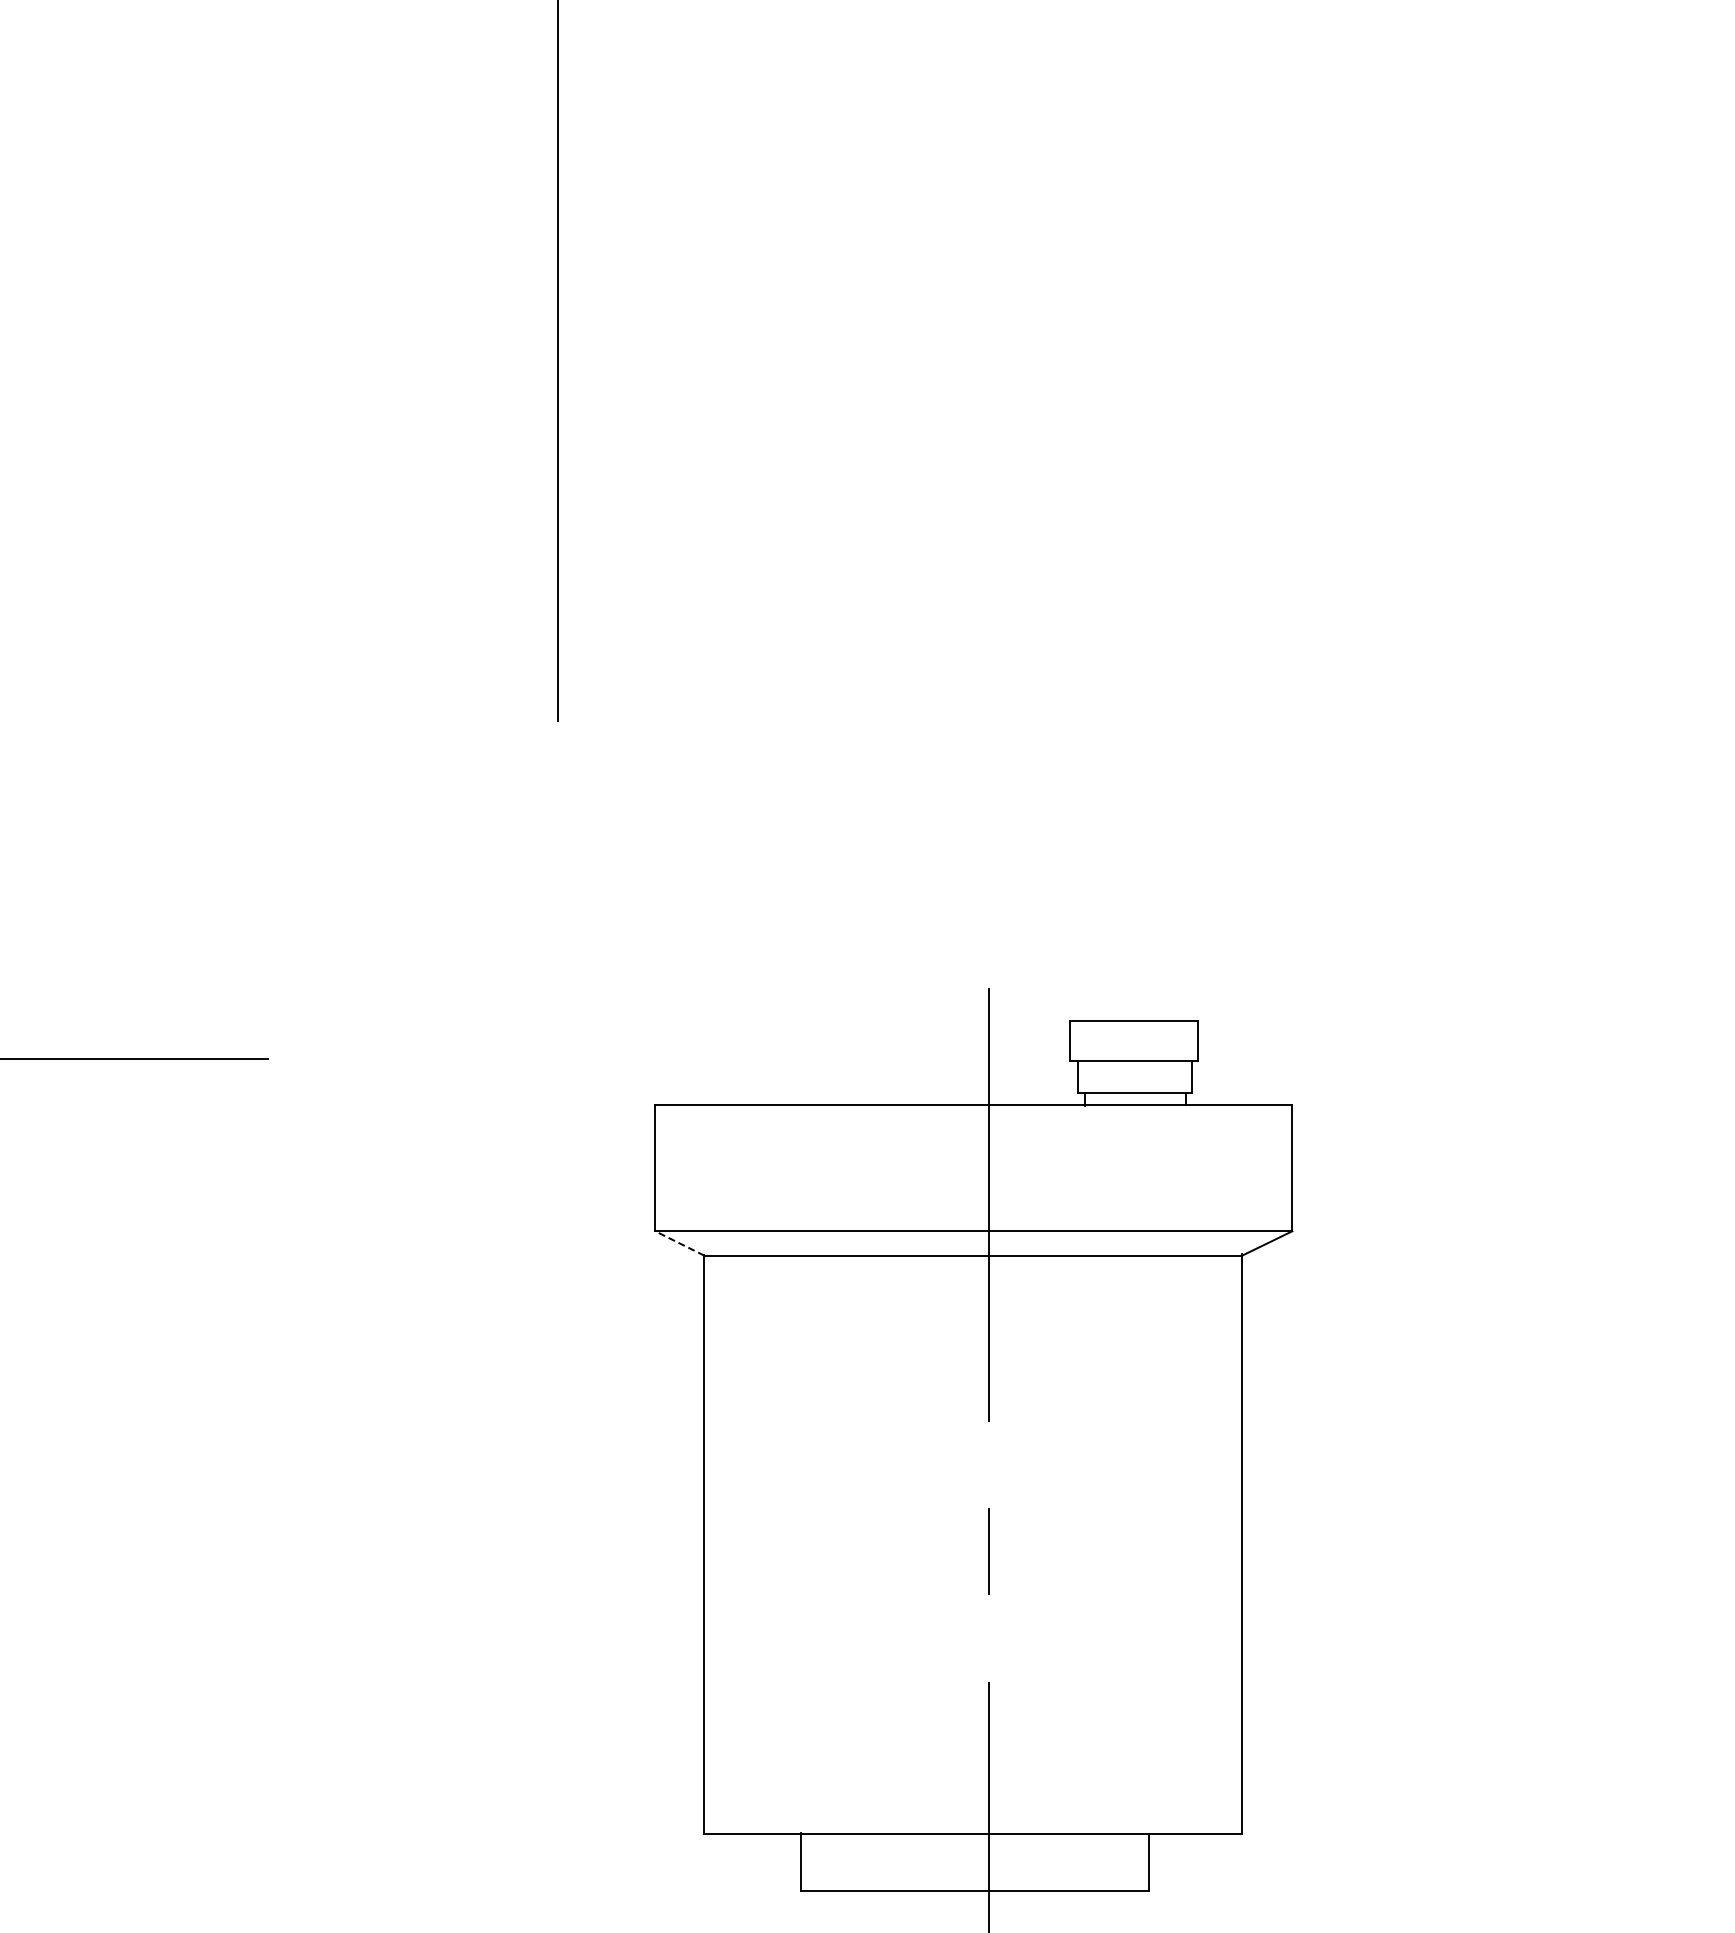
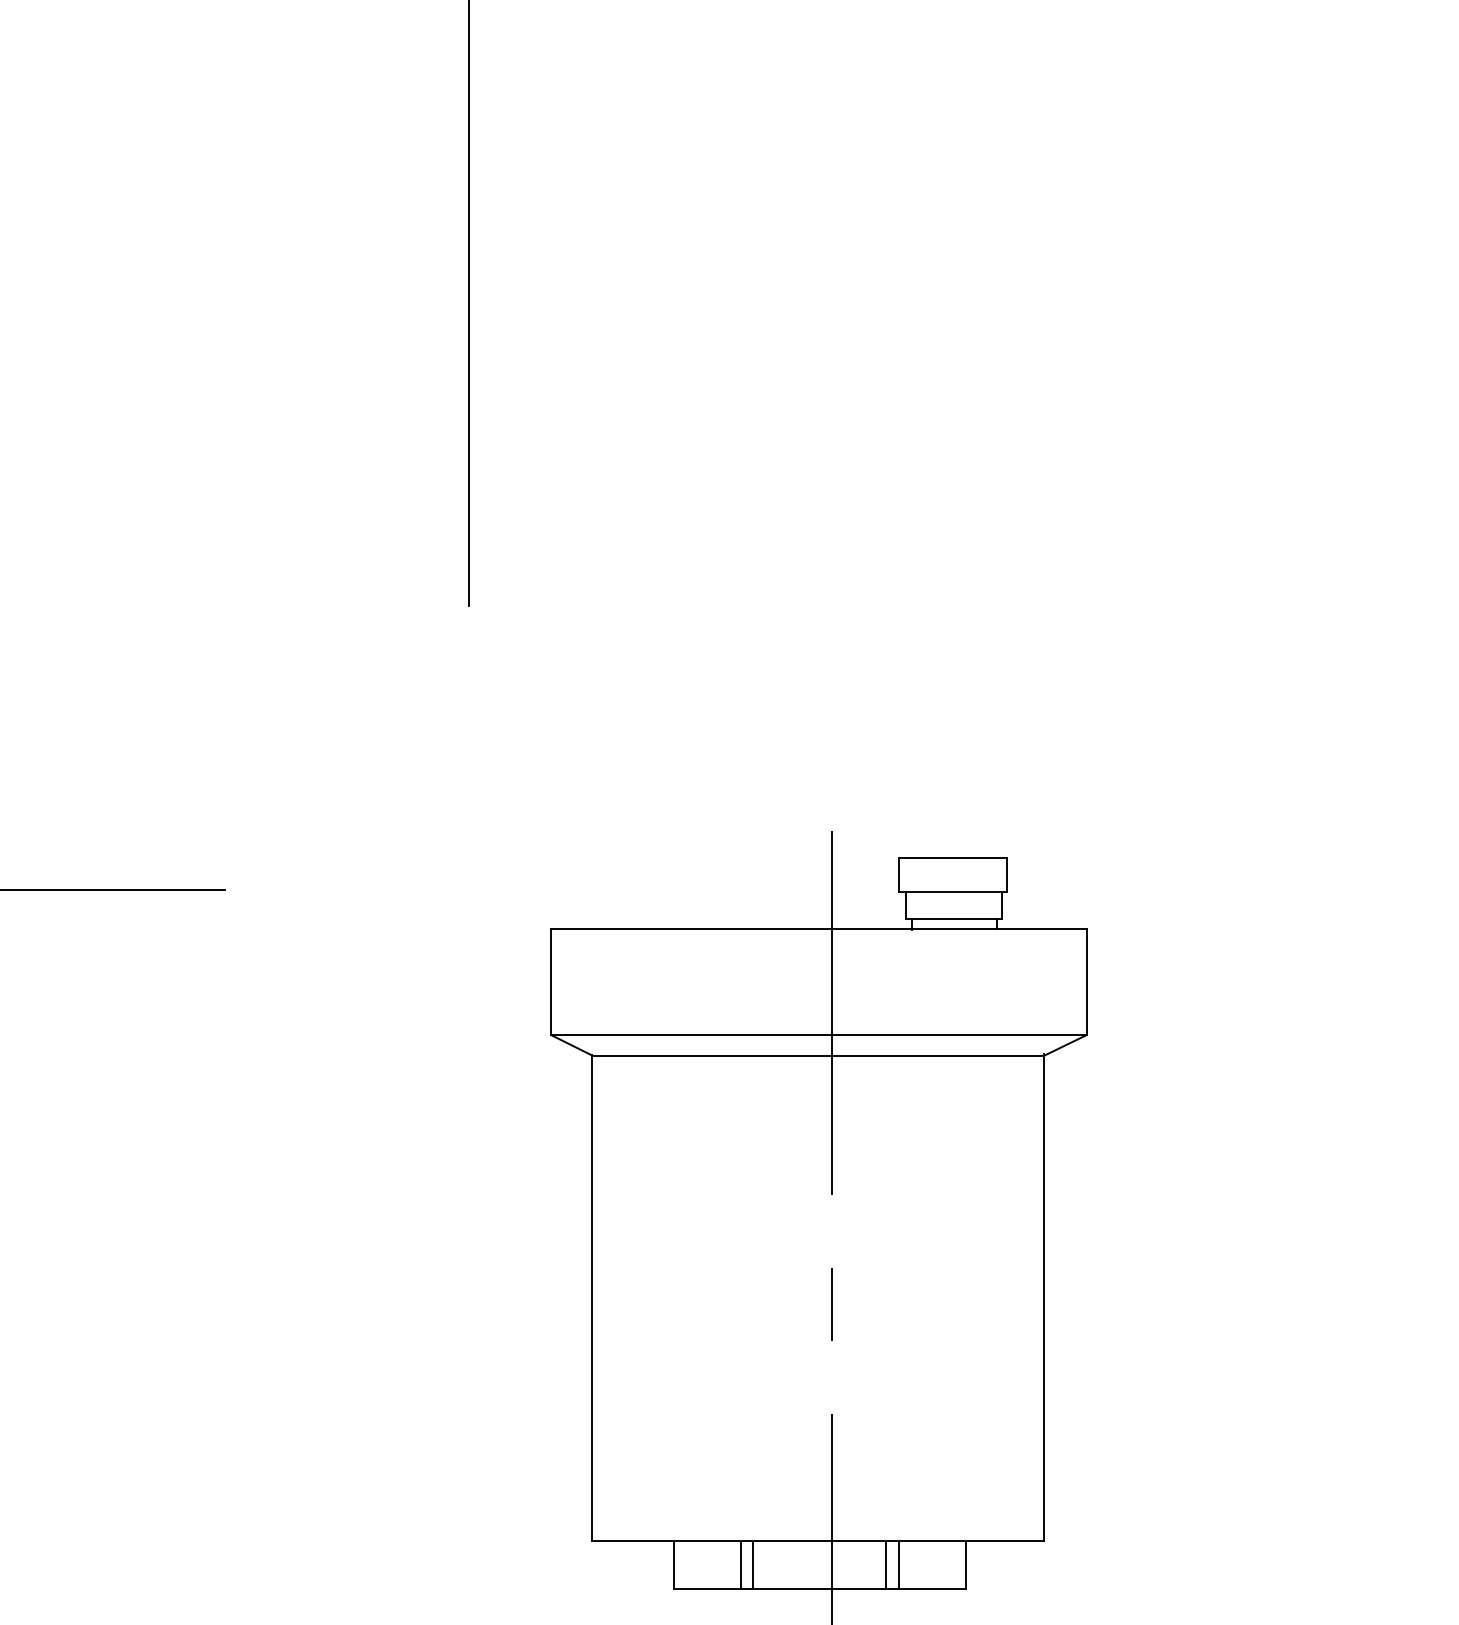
line: (679, 1243) -> (571, 1045), dashed -> solid
line: (880, 1861) -> (740, 1564), added
line: (895, 1861) -> (753, 1564), added
line: (1054, 1861) -> (886, 1564), added
line: (1069, 1861) -> (899, 1564), added

